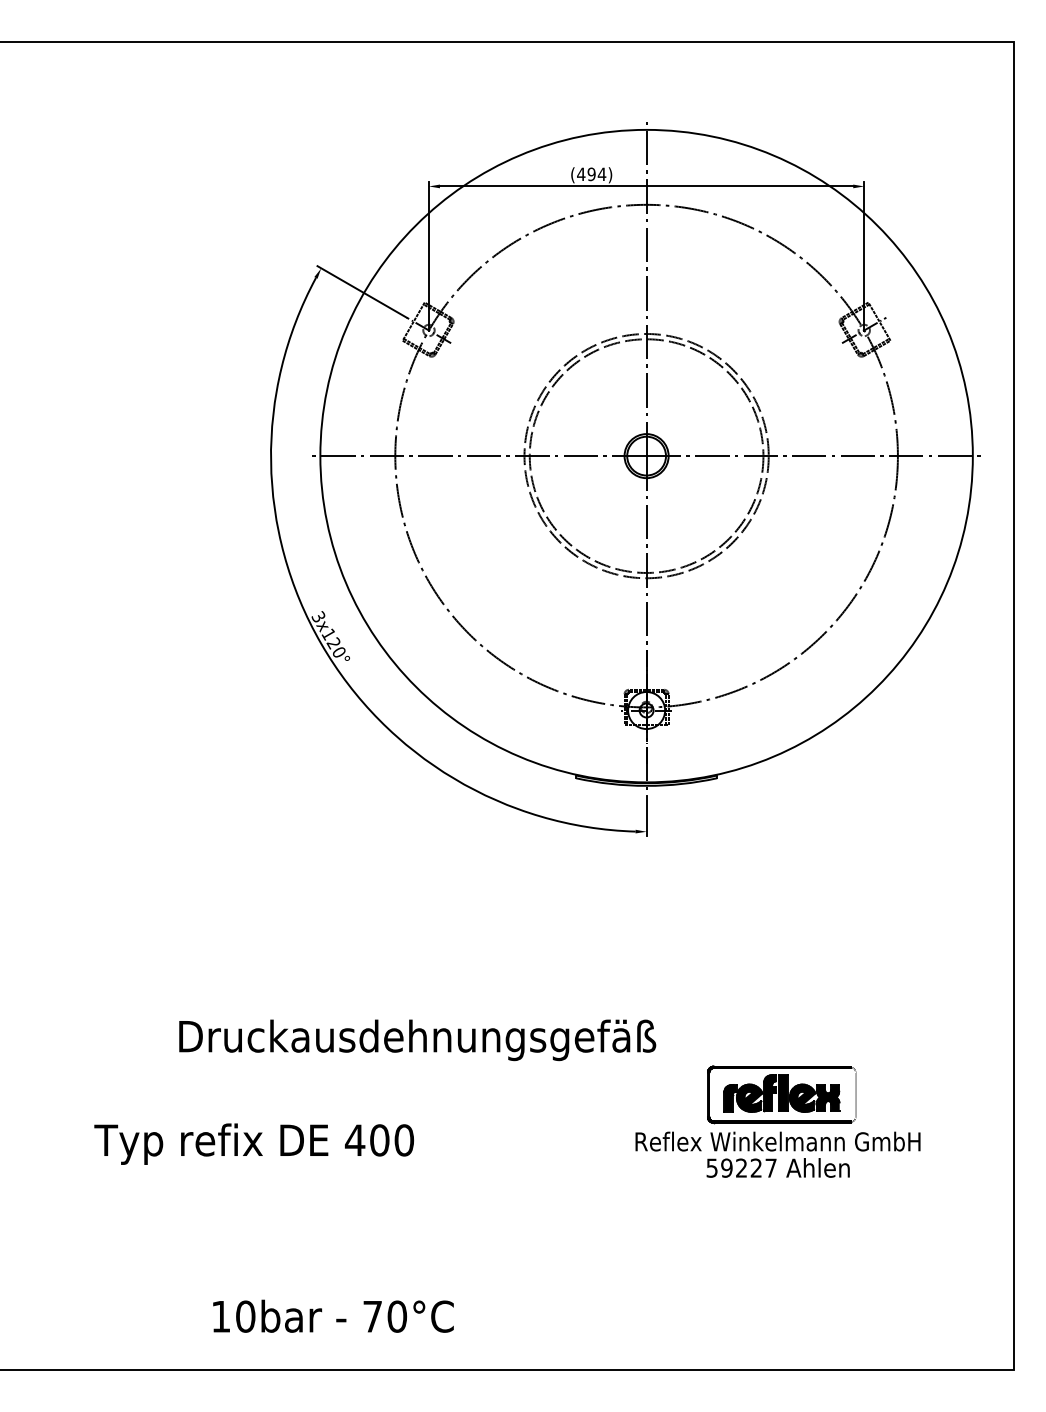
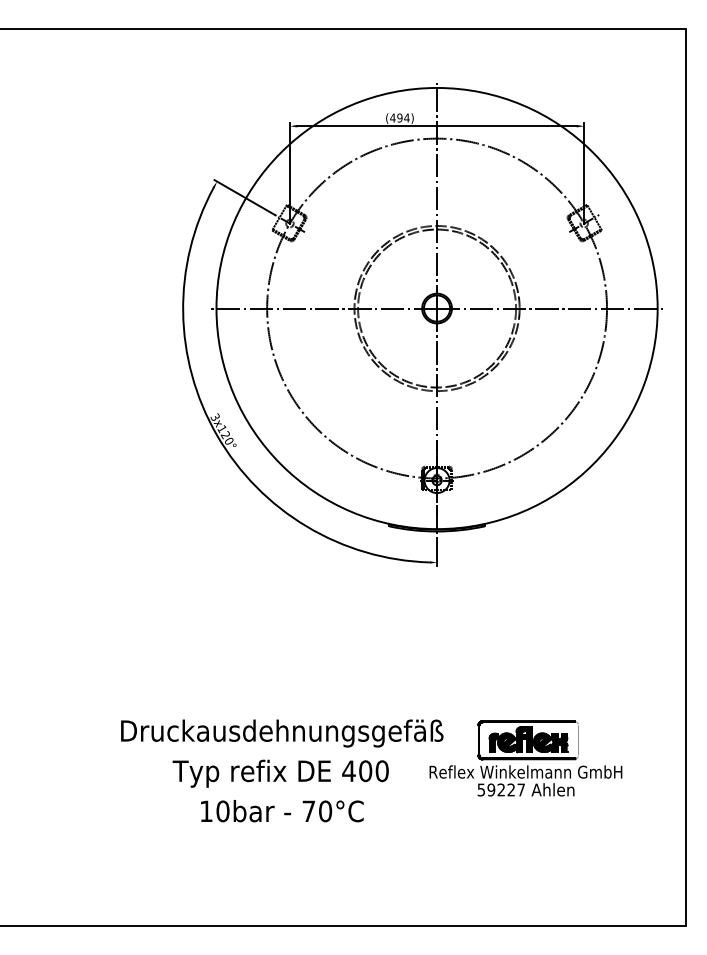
text: (417, 1040) -> (282, 733), moved
text: (253, 1143) -> (280, 773), moved
text: (333, 1316) -> (282, 811), moved

